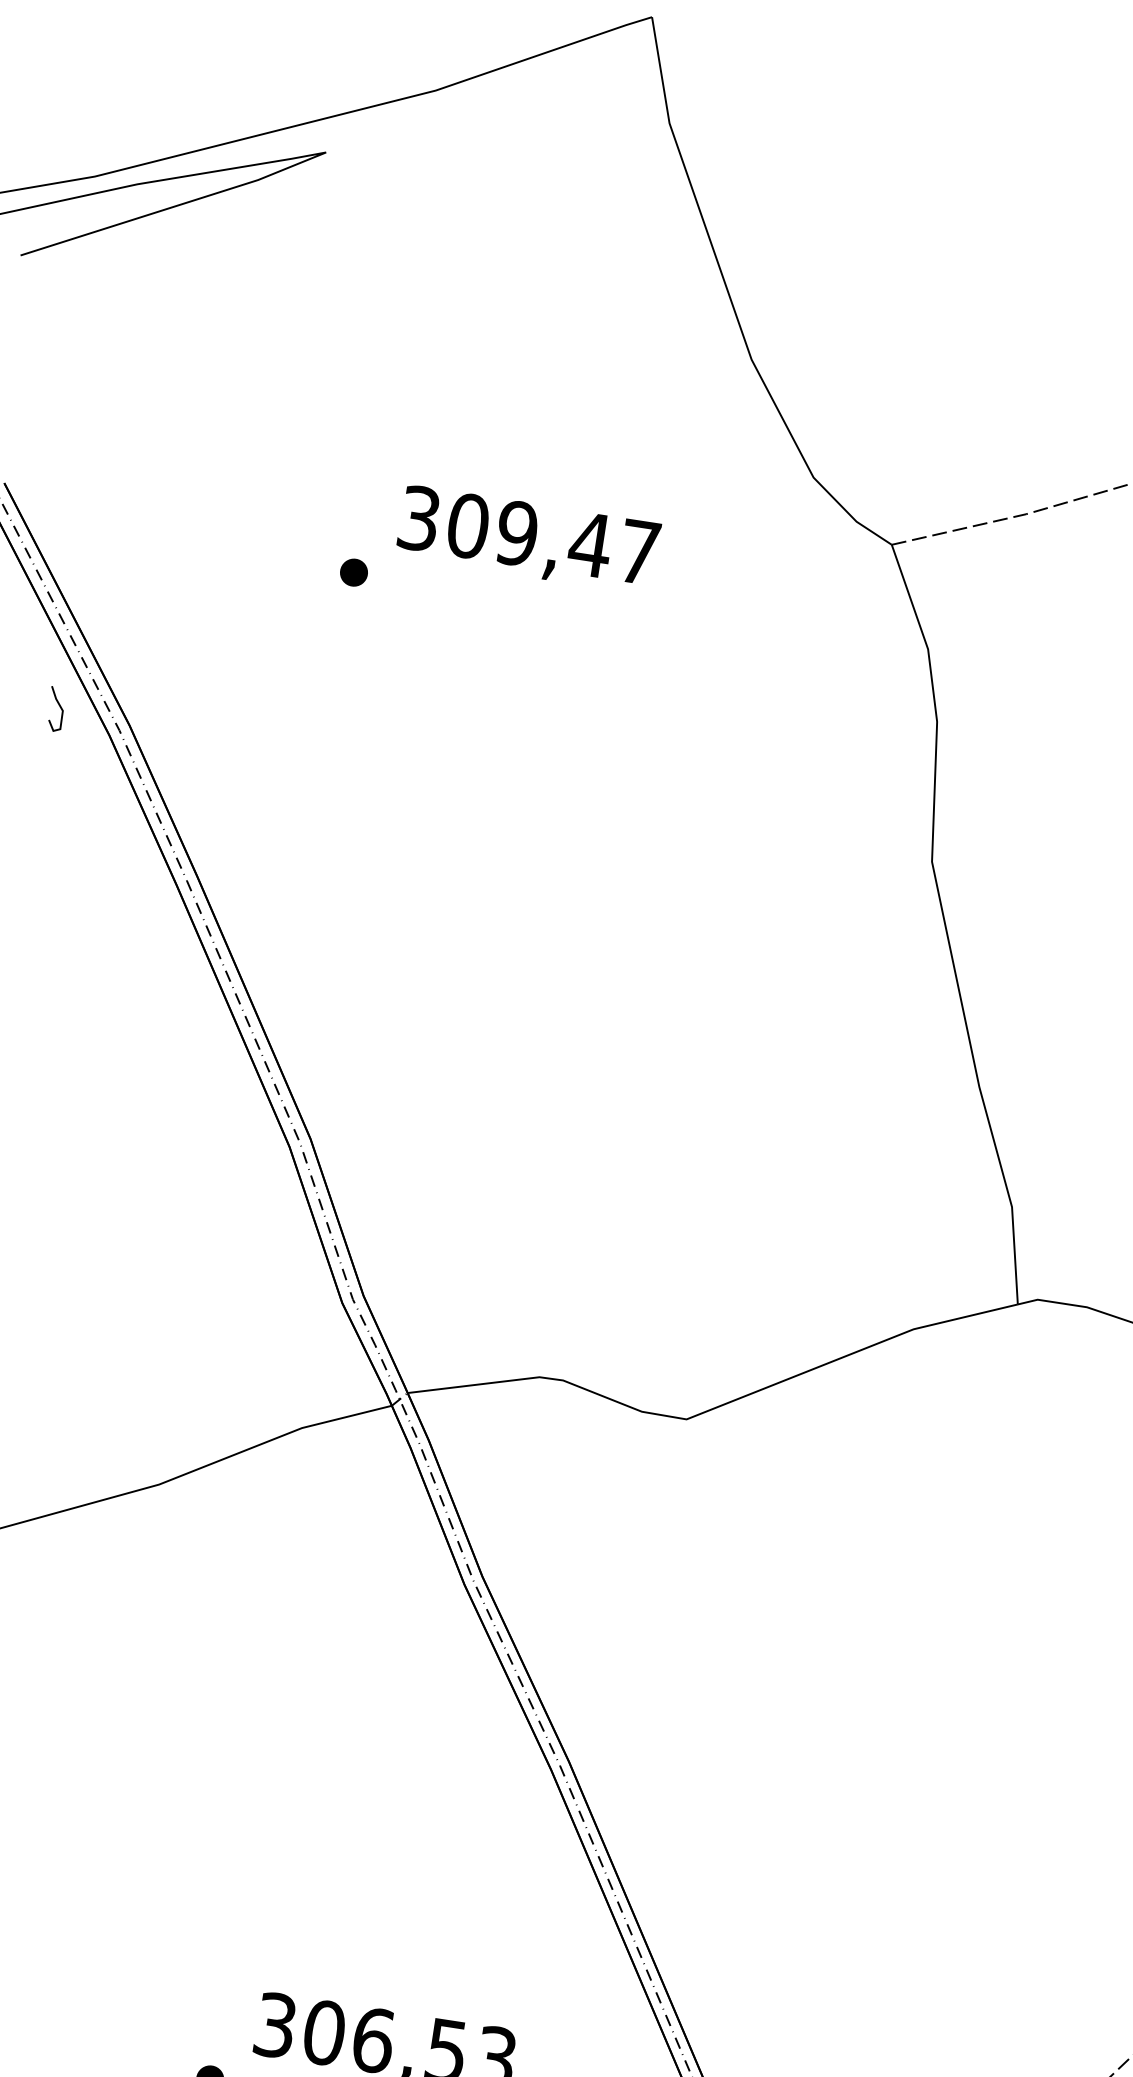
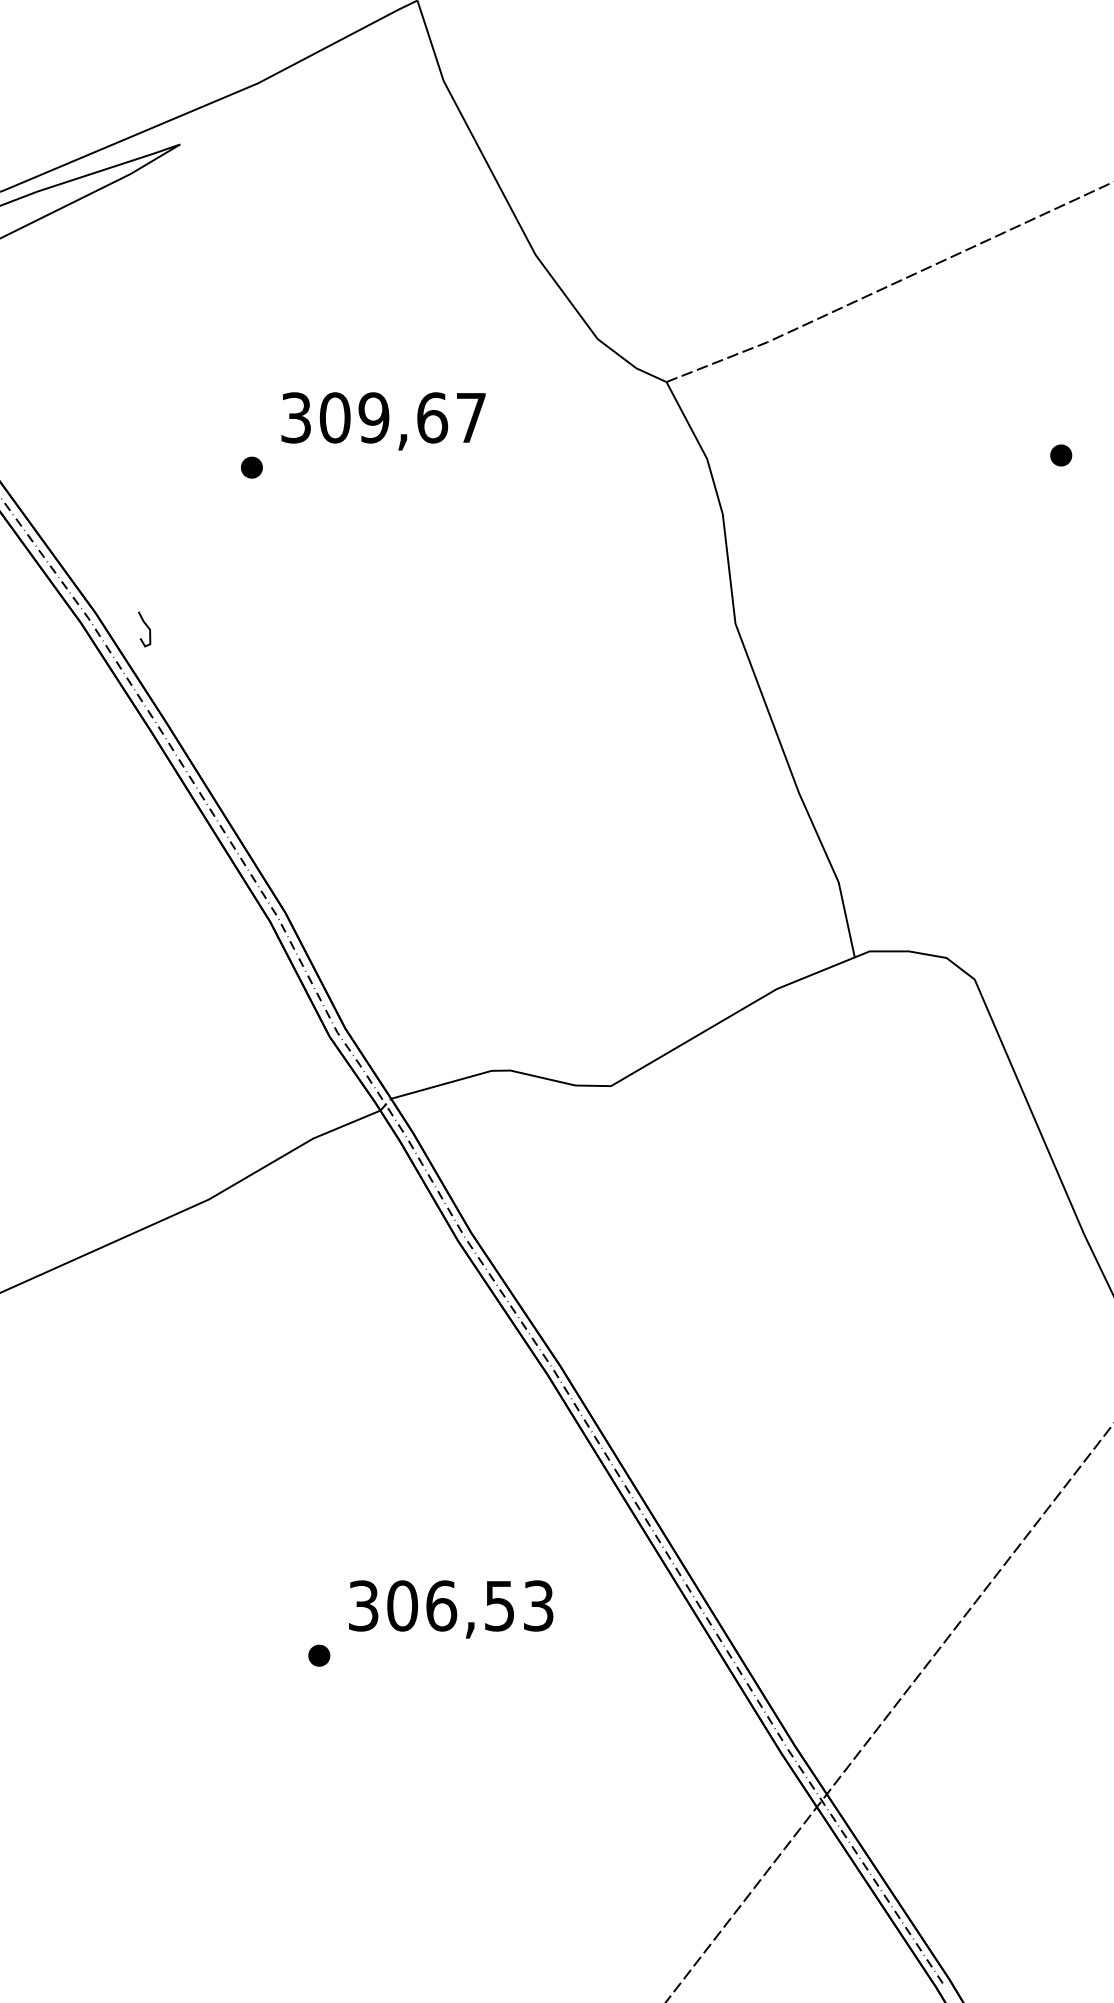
text: (590, 544) -> (432, 417), 309,47 -> 309,67
curve: (59, 708) -> (147, 628), moved

